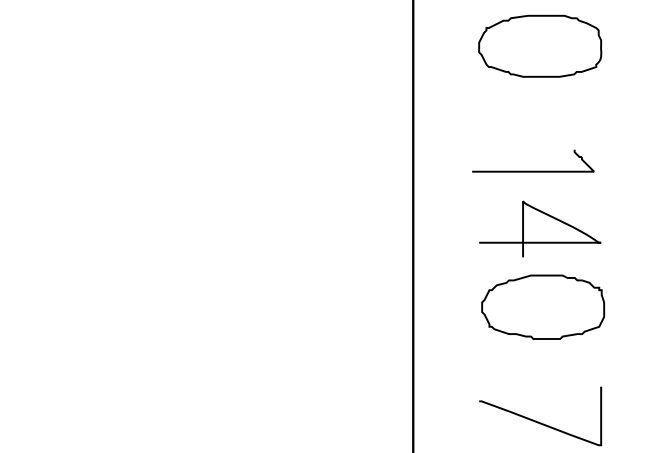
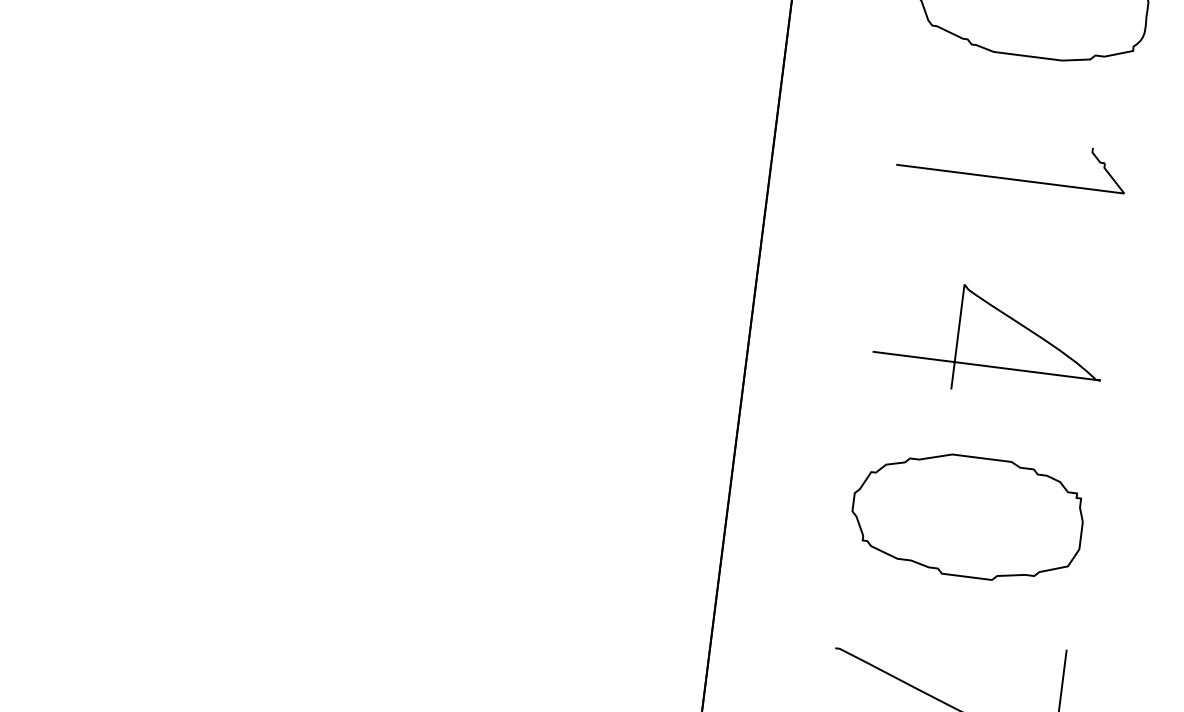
part: (533, 170) -> (1011, 176), moved
part: (543, 306) -> (968, 515), moved

